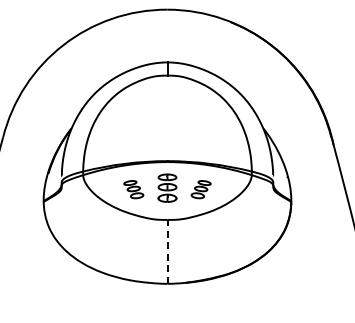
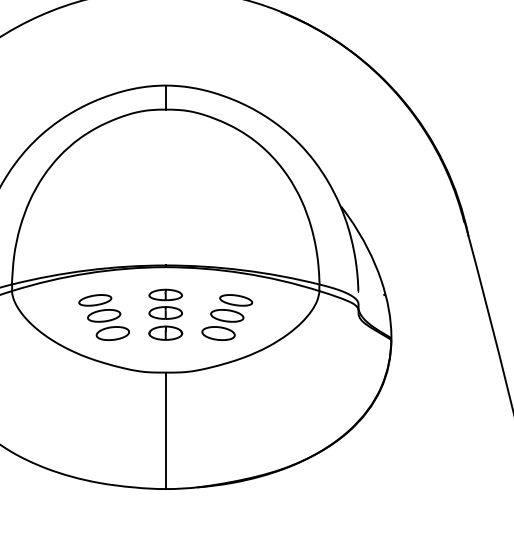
part: (133, 189) -> (103, 317), size x1.43
part: (200, 189) -> (225, 317), size x1.43
line: (167, 251) -> (165, 430), dashed -> solid

